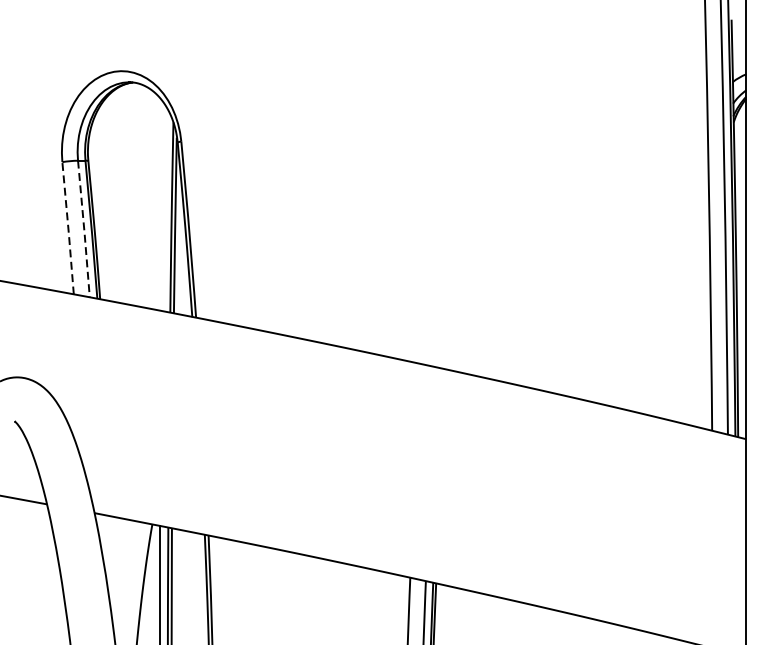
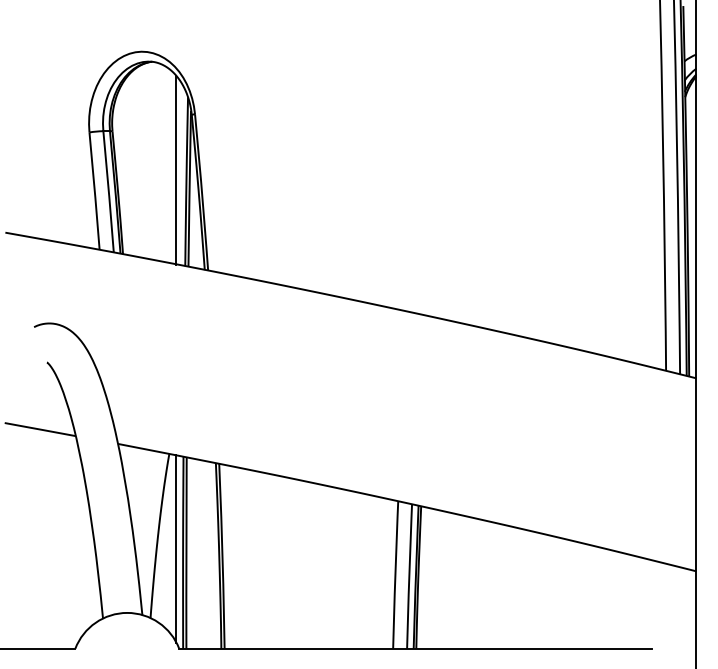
line: (160, 203) -> (176, 169), added
line: (68, 228) -> (94, 191), dashed -> solid
line: (83, 229) -> (108, 192), dashed -> solid

